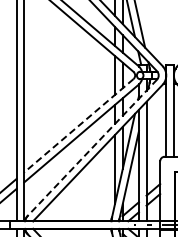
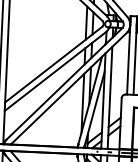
line: (78, 125) -> (53, 64), dashed -> solid
line: (92, 148) -> (64, 84), dashed -> solid

